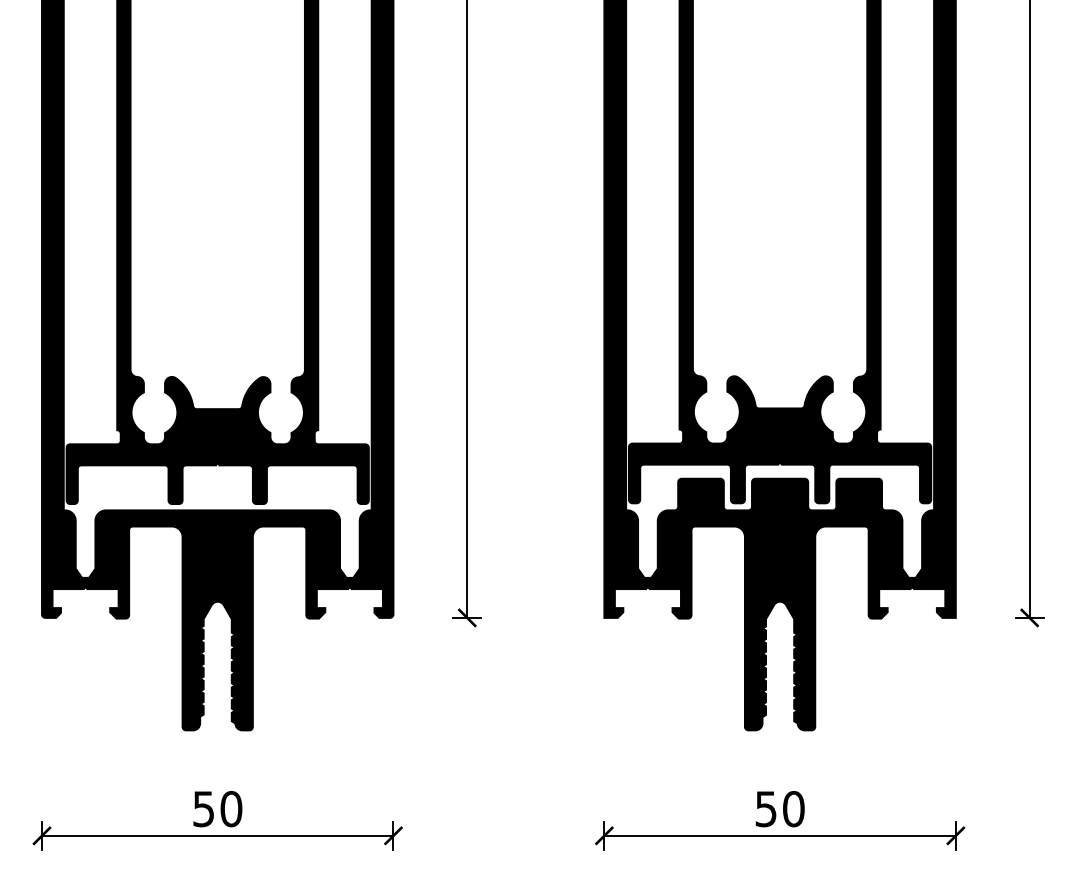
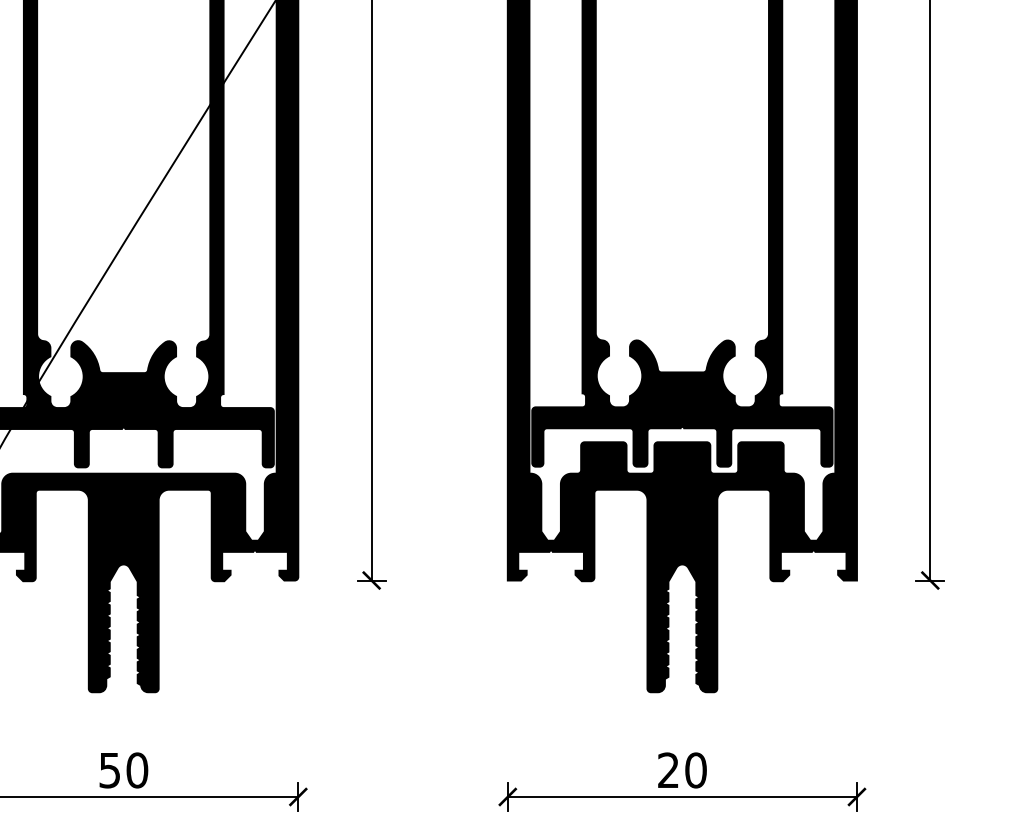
text: (765, 809) -> (667, 770), 50 -> 20

